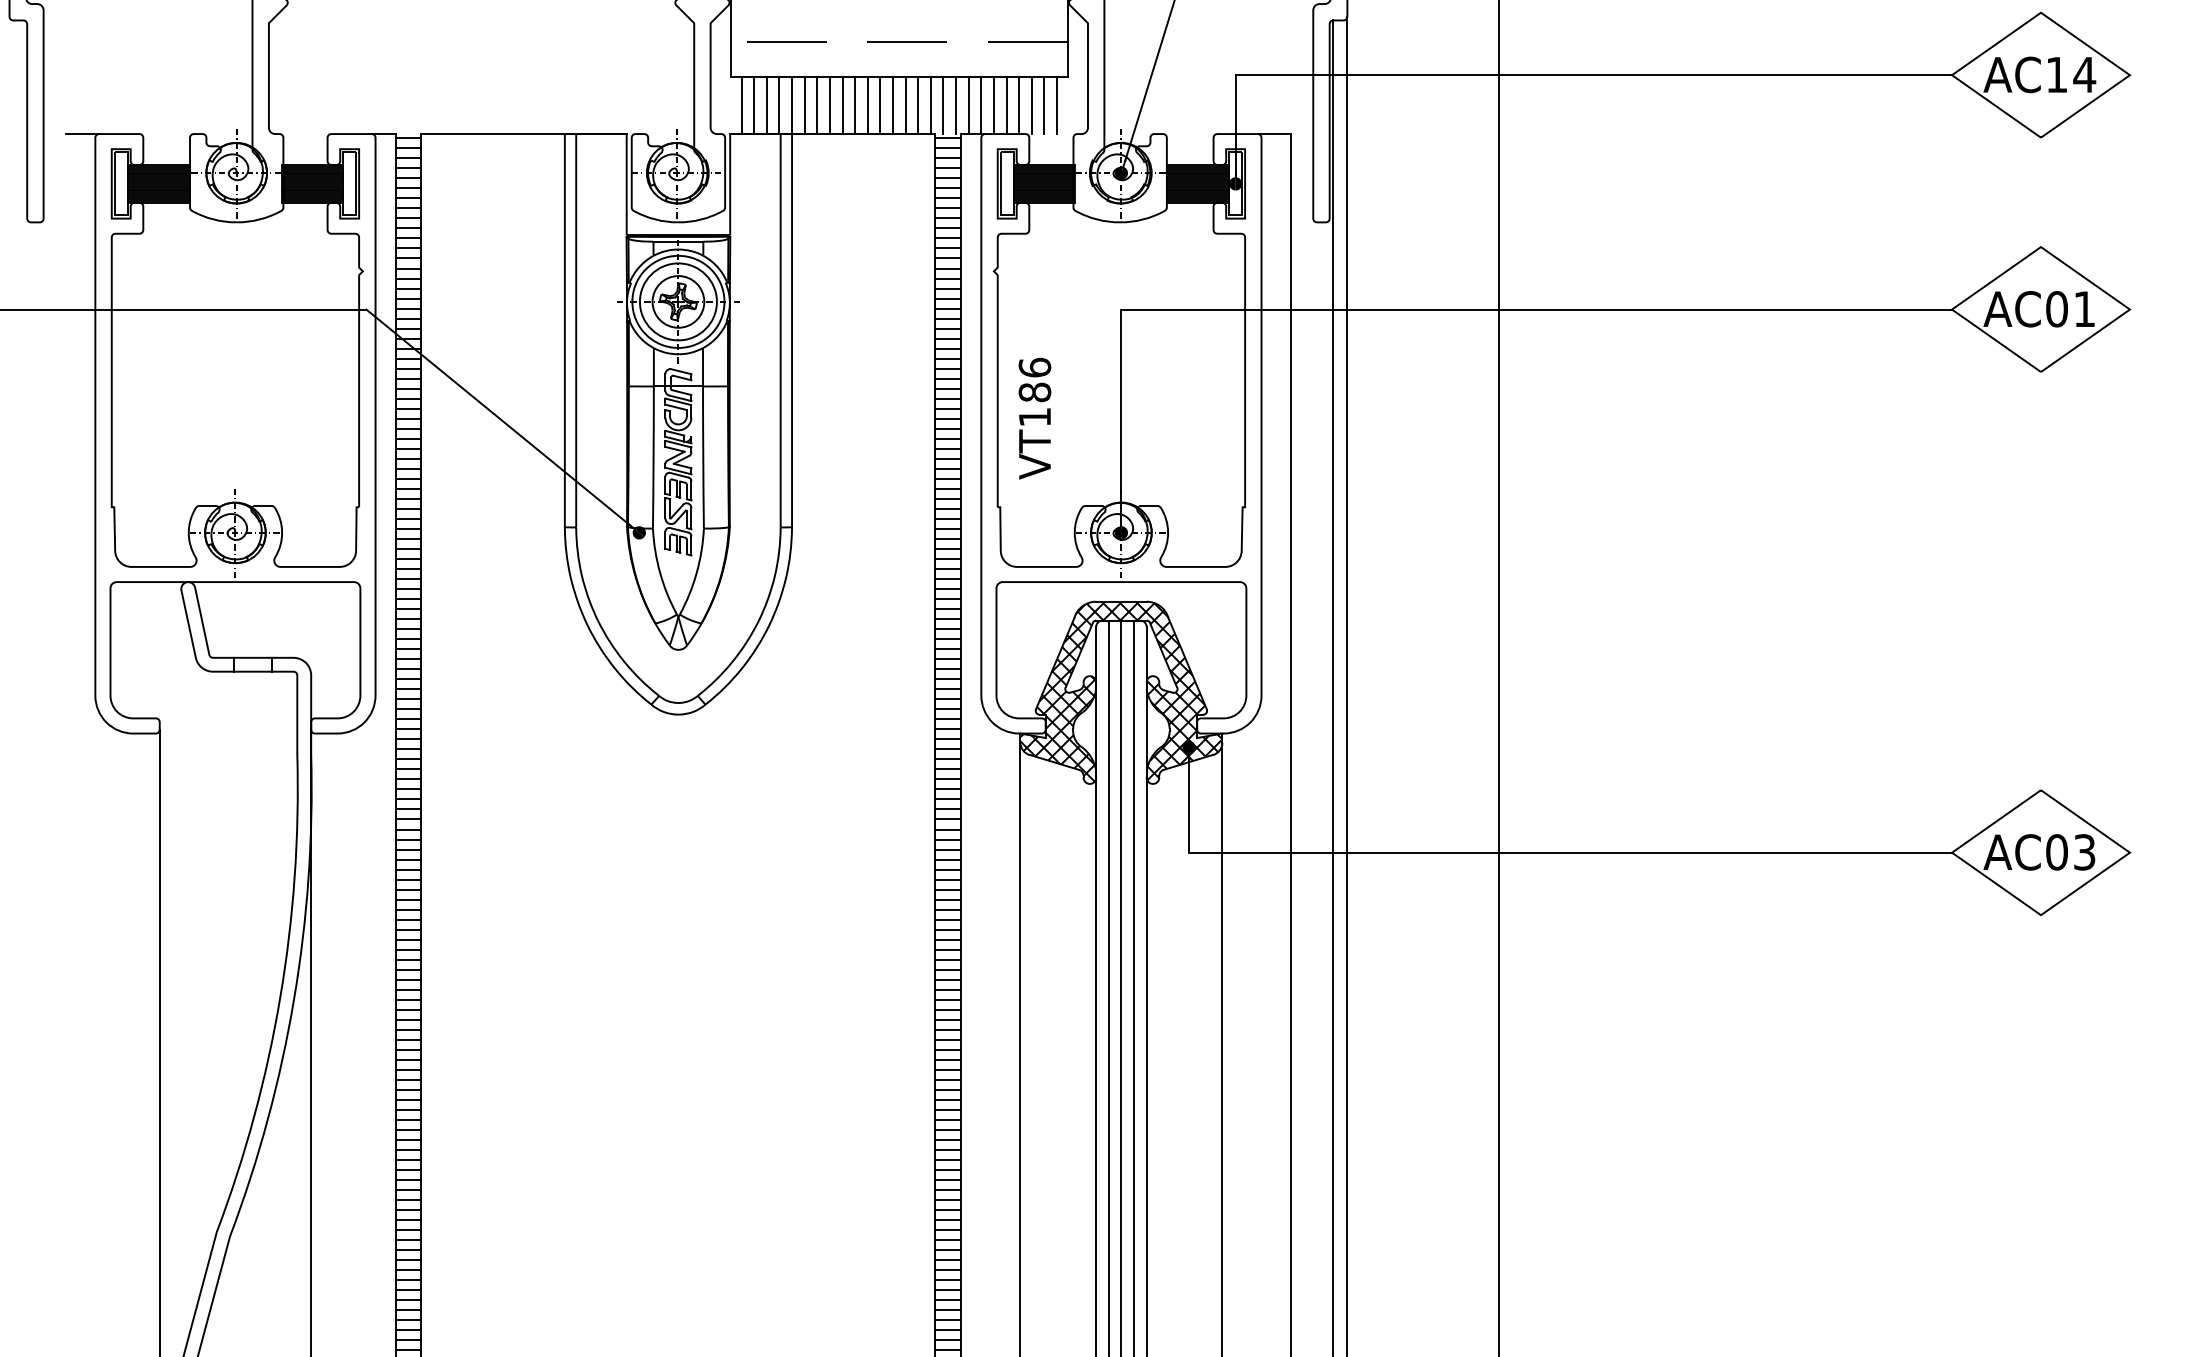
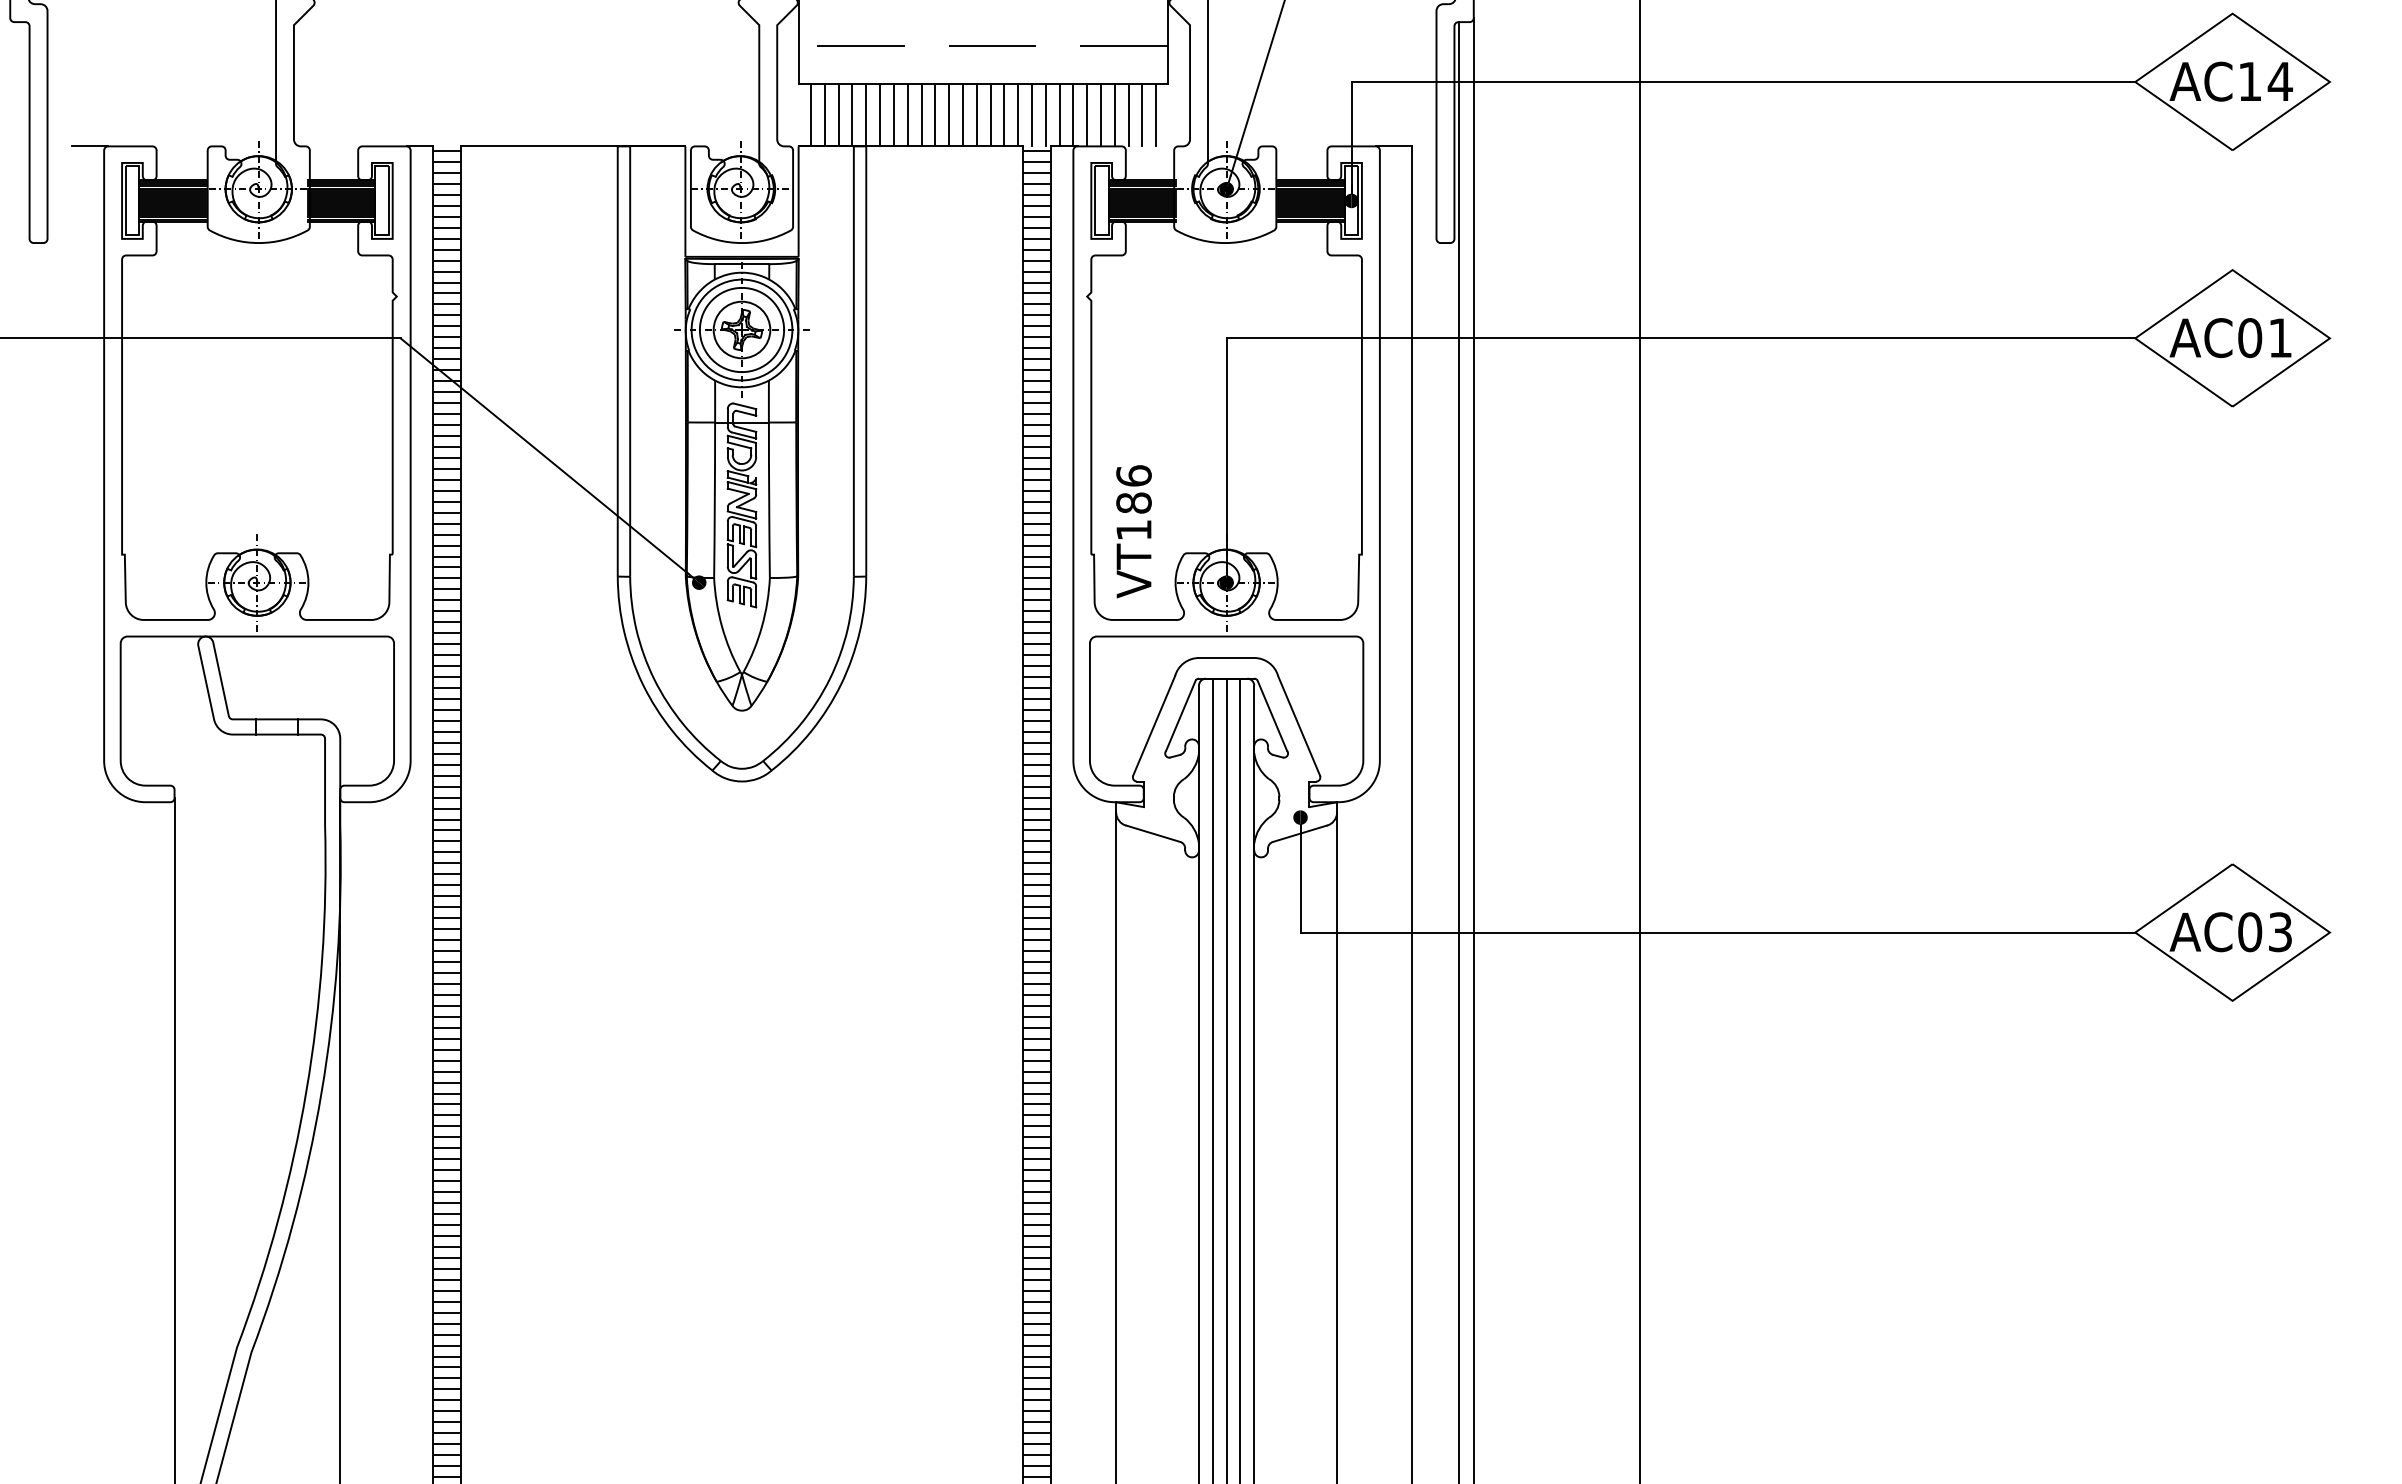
text: (1034, 418) -> (1133, 531), moved
hatch: (1121, 690) -> (1226, 755), removed

